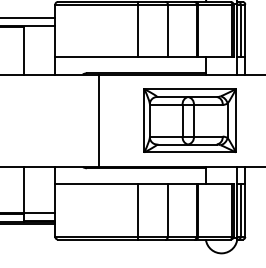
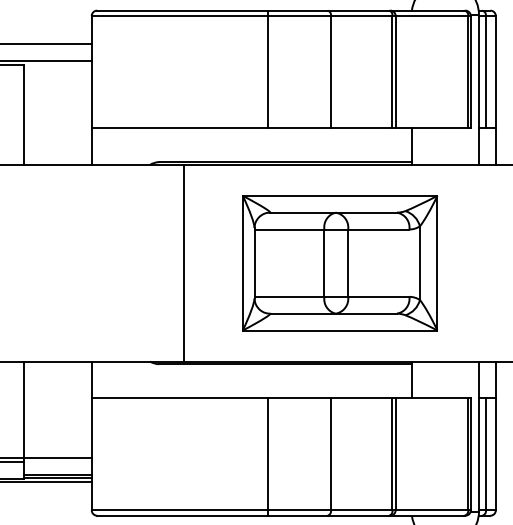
part: (189, 120) -> (338, 262), moved

